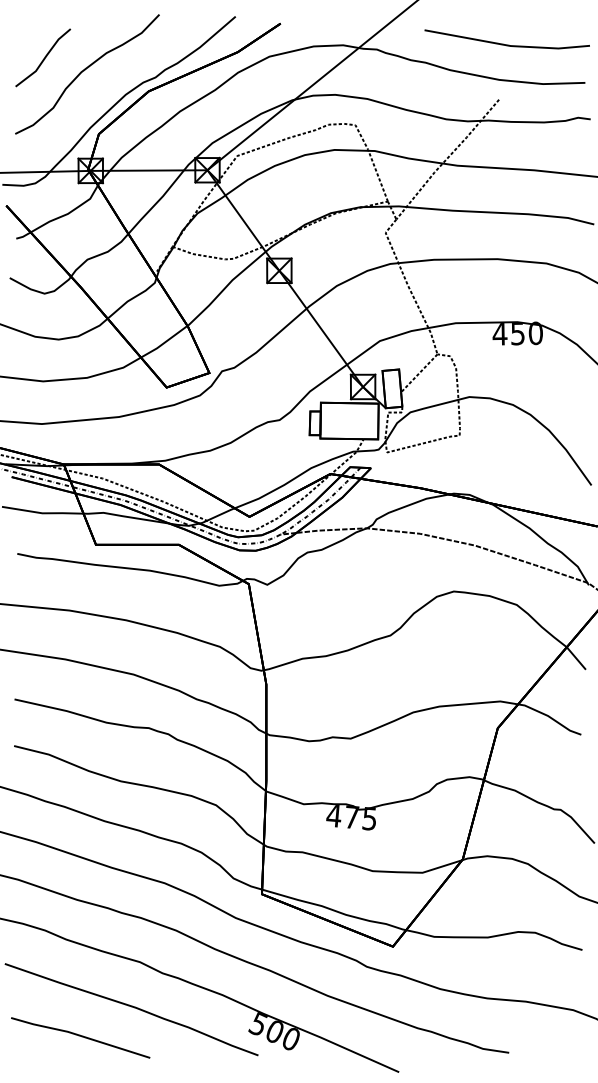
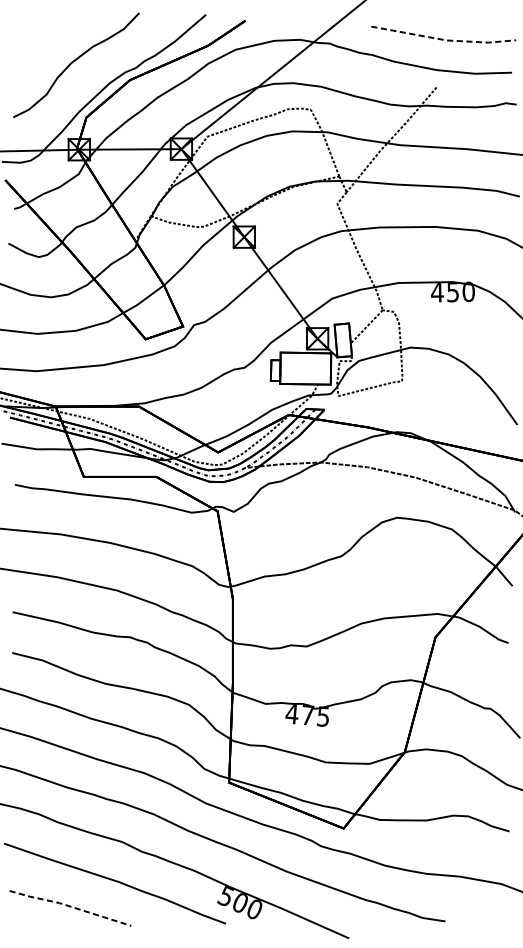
line: (507, 45) -> (443, 40), solid -> dashed
line: (44, 57) -> (38, 50), removed
line: (80, 1035) -> (70, 906), solid -> dashed

